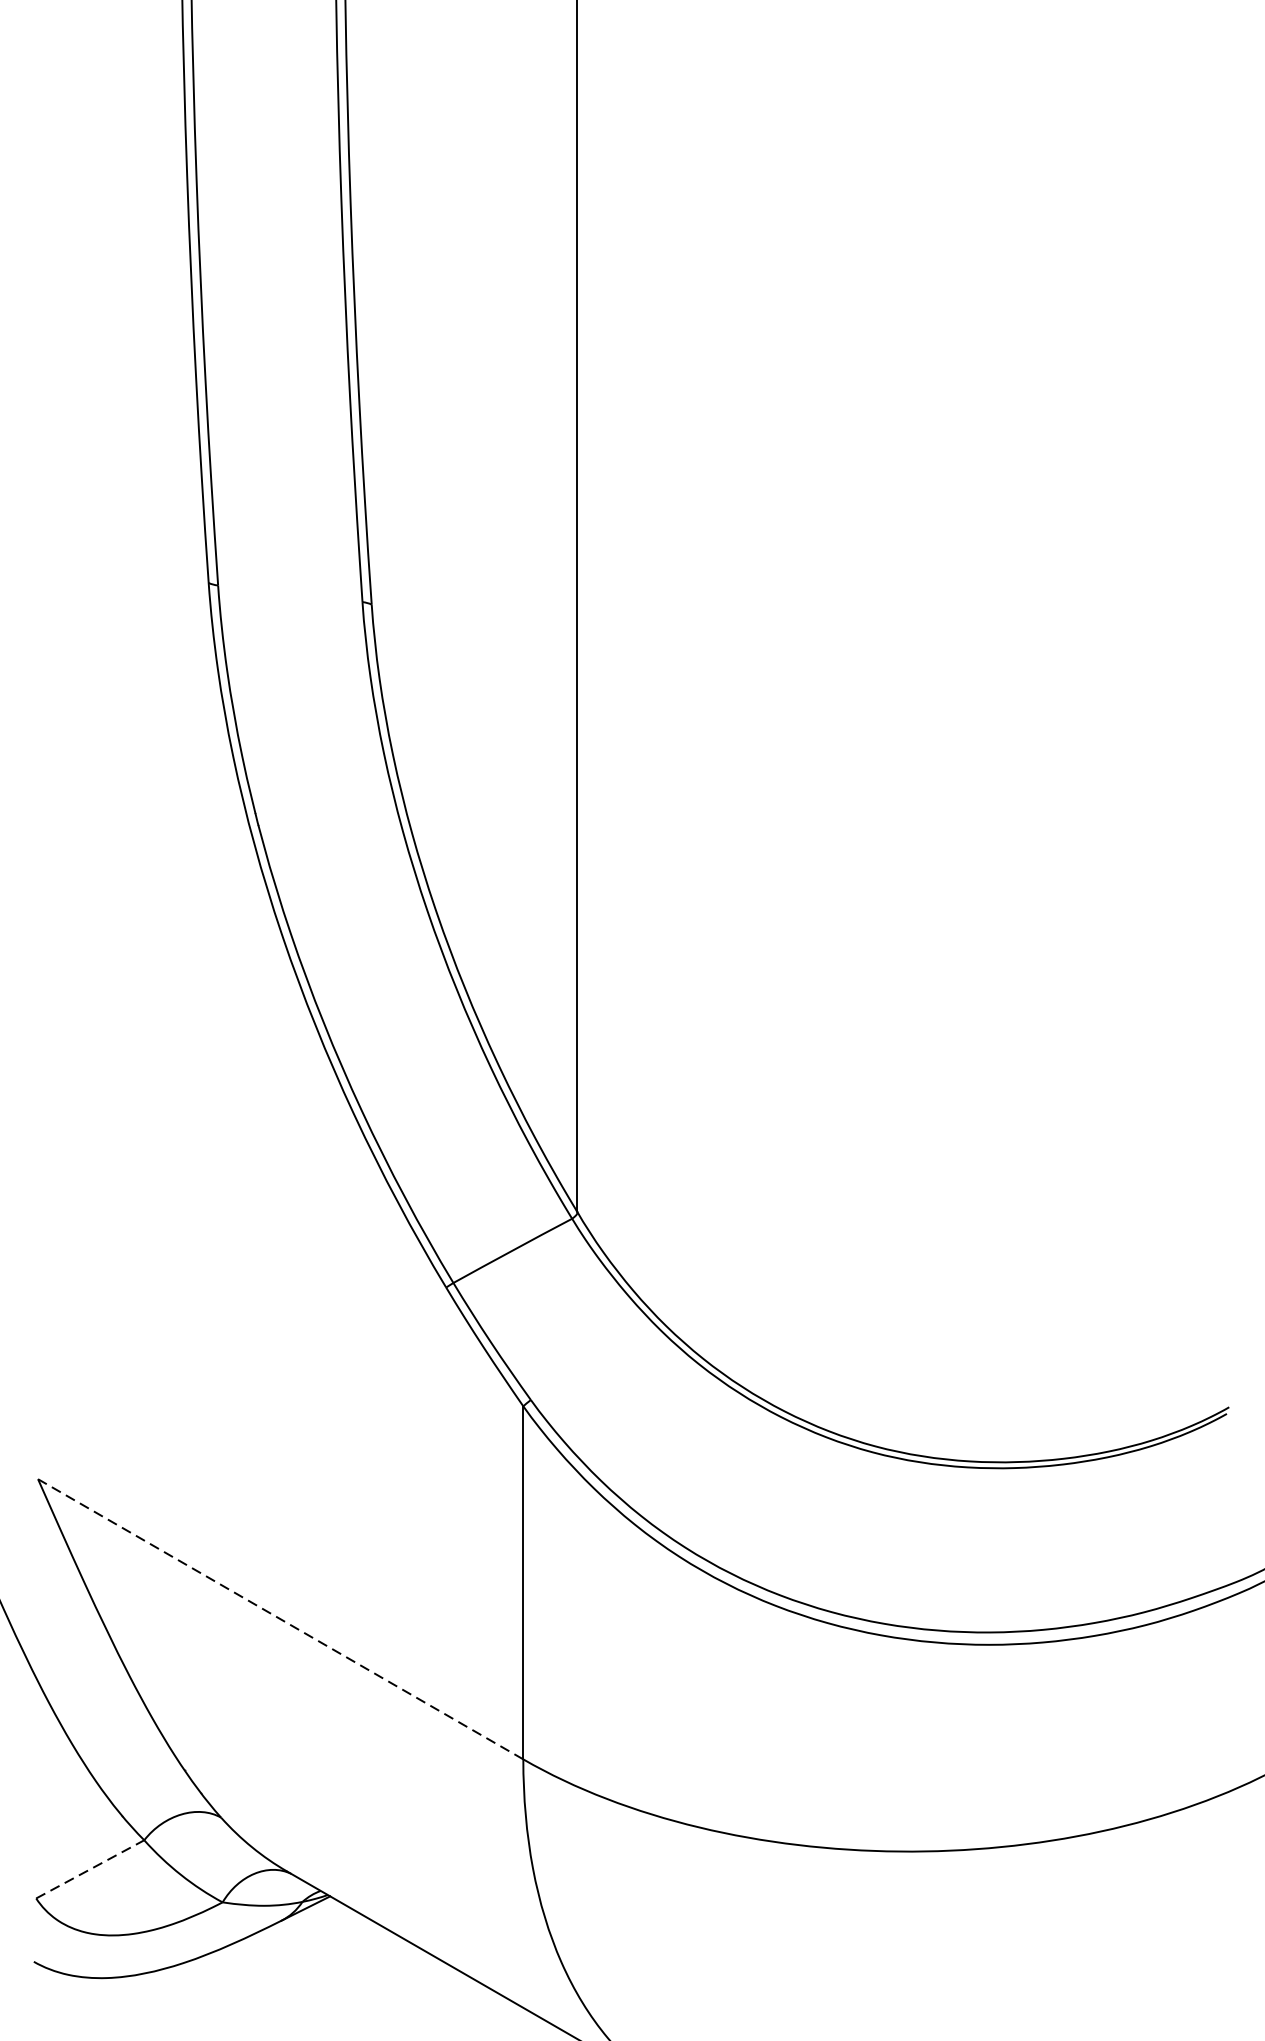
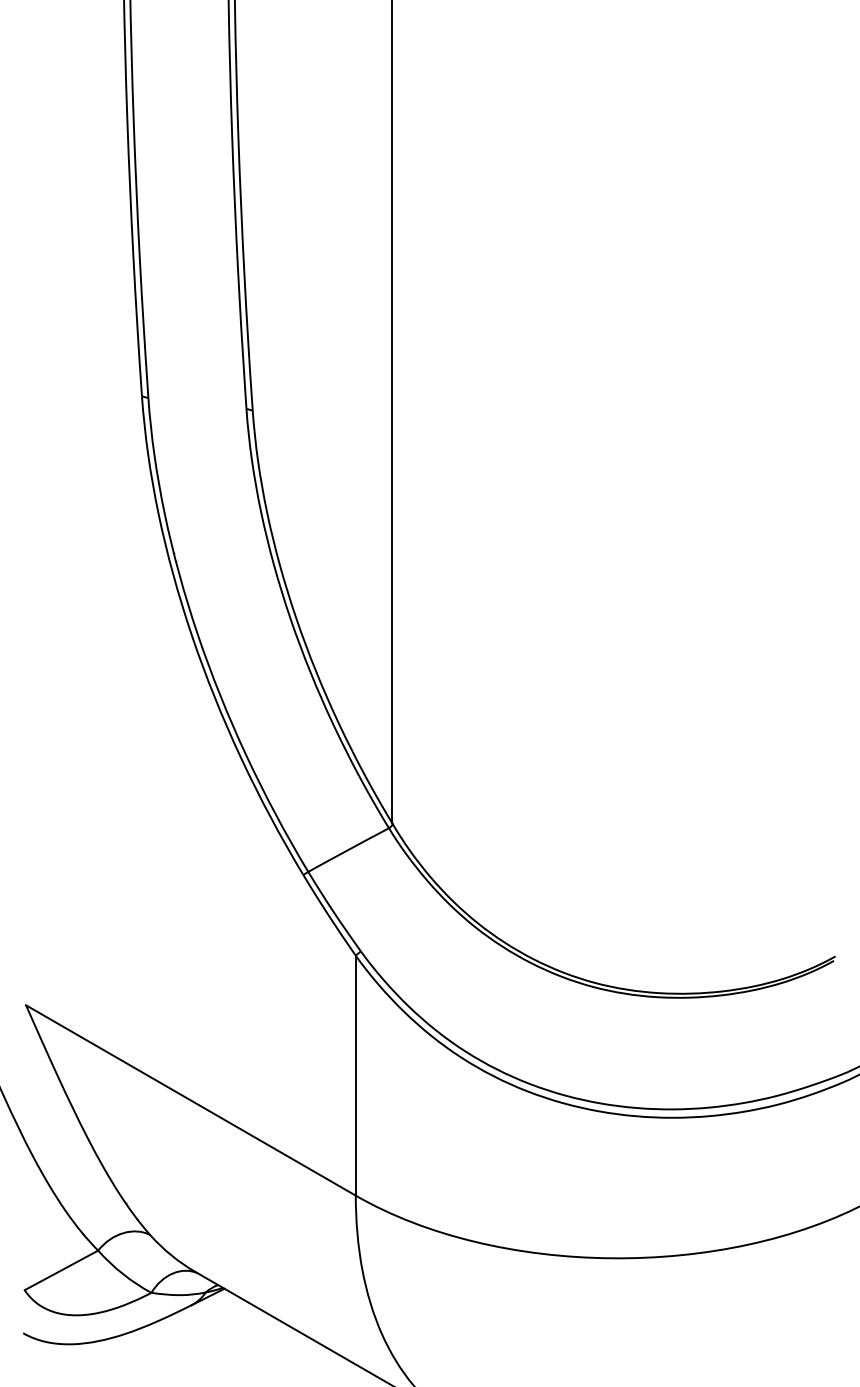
line: (280, 1619) -> (190, 1100), dashed -> solid
line: (90, 1869) -> (61, 1270), dashed -> solid

